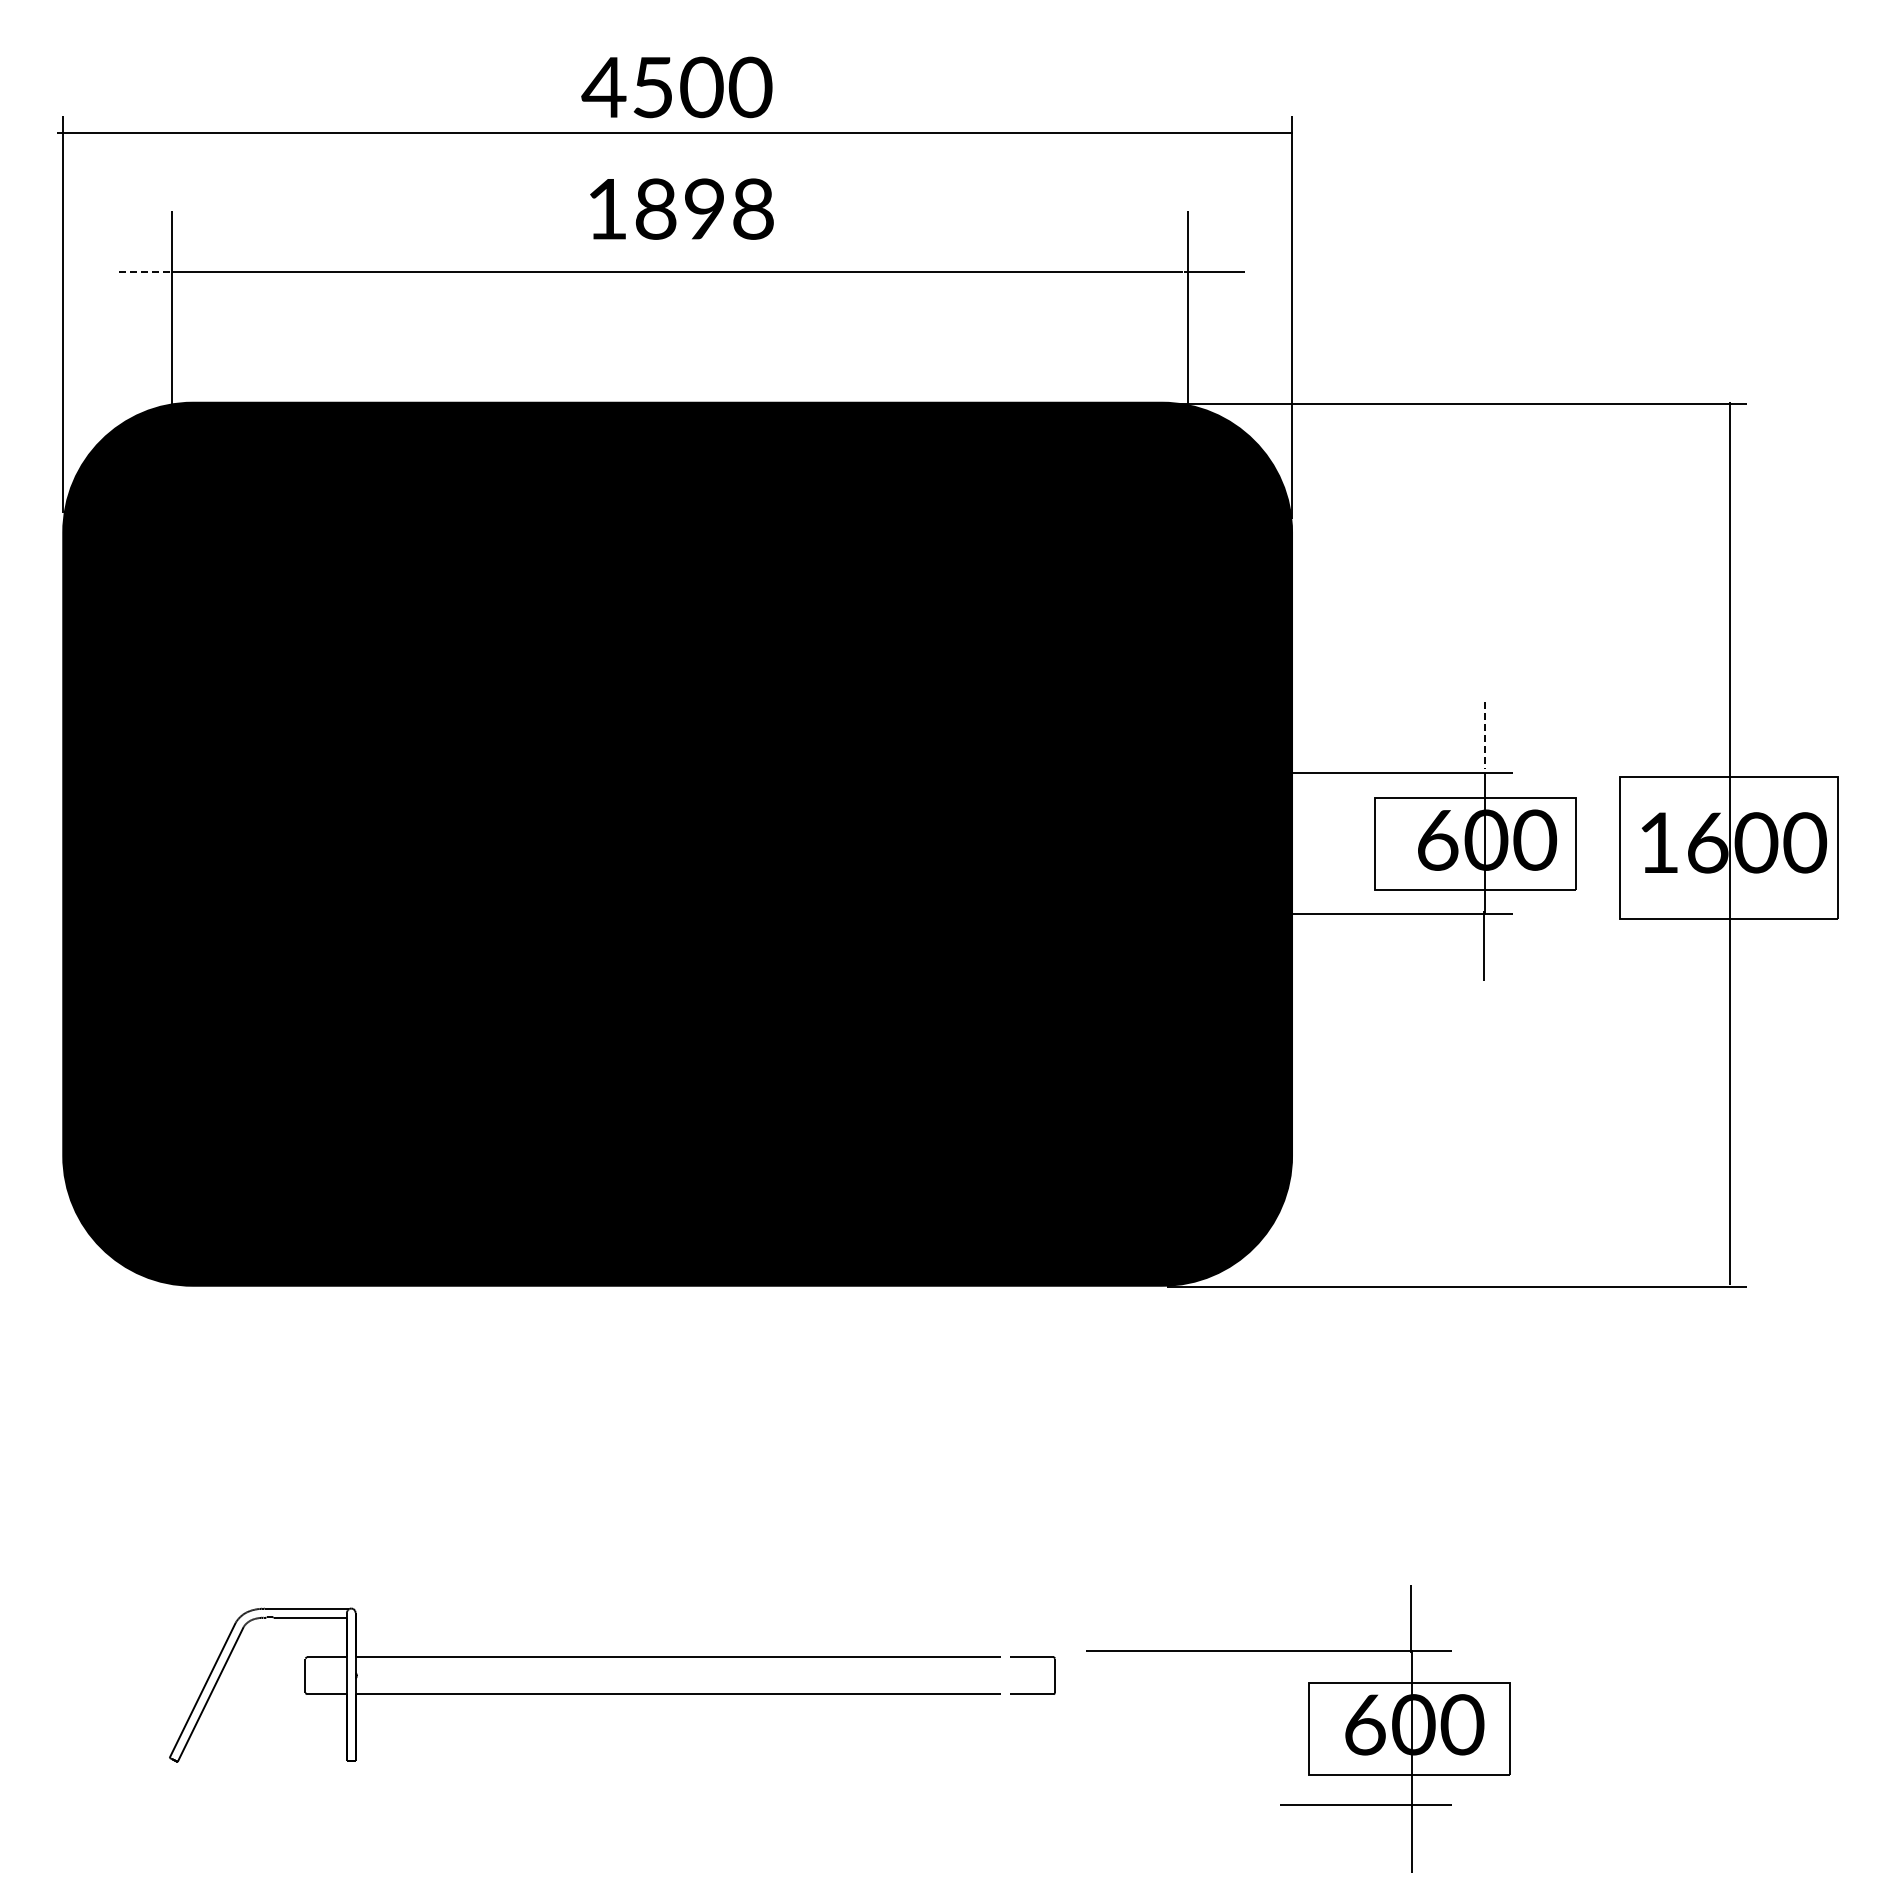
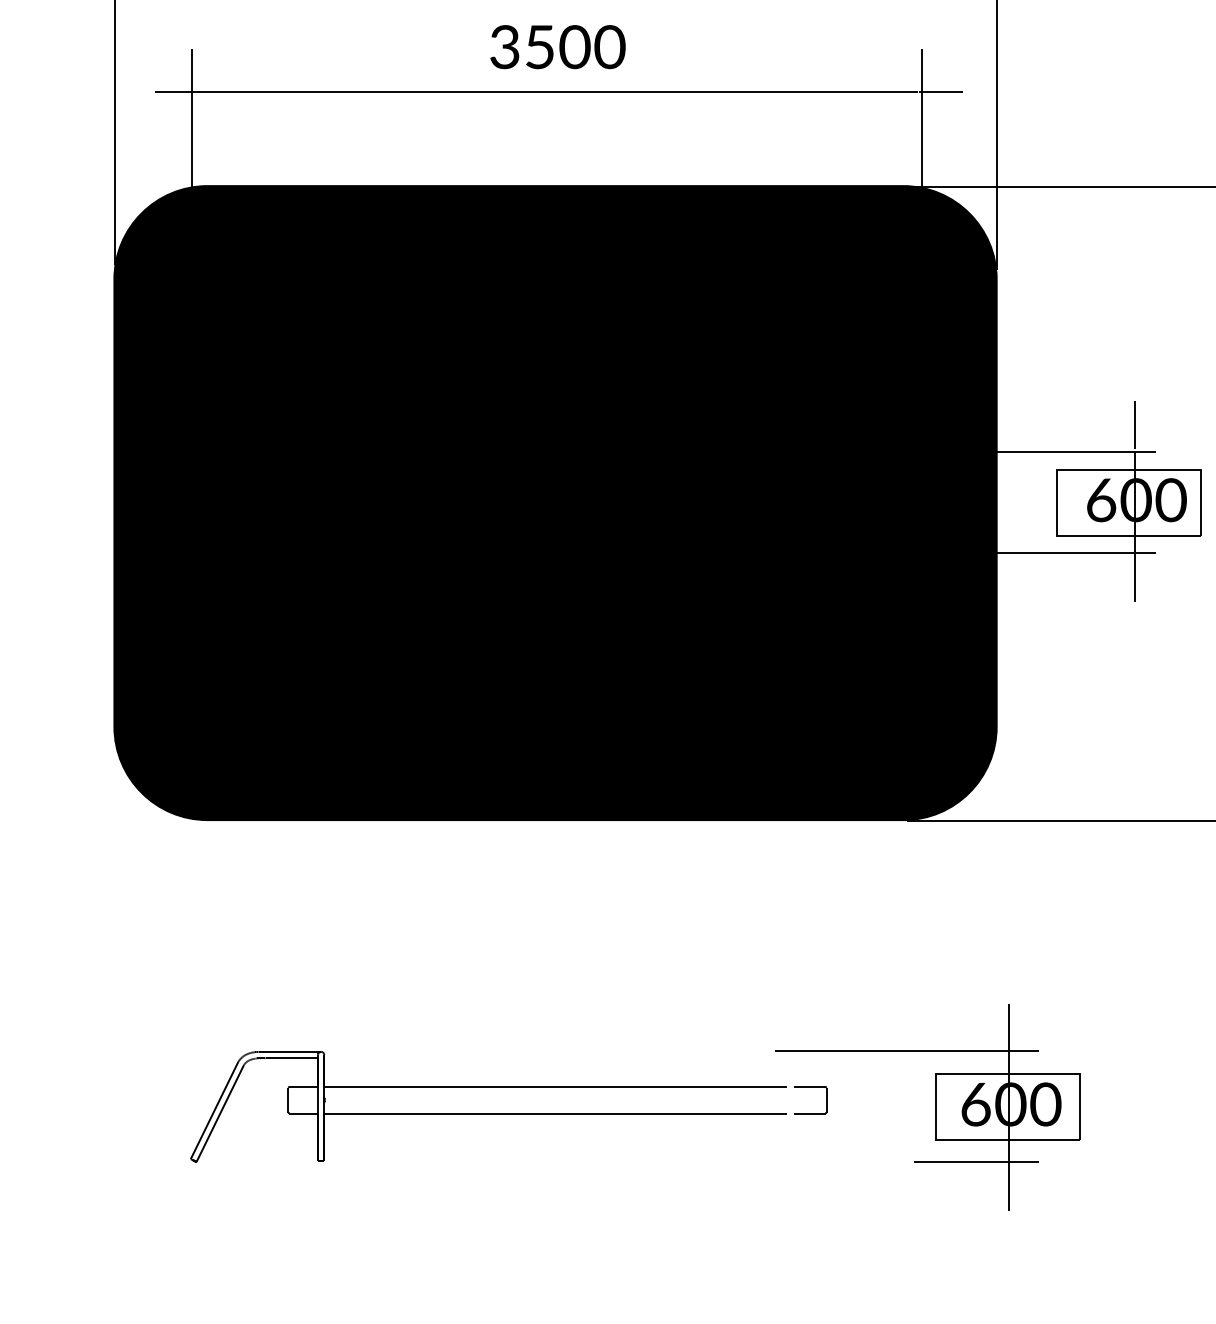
text: (680, 208) -> (557, 46), 1898 -> 3500
line: (145, 271) -> (173, 91), dashed -> solid
line: (1484, 735) -> (1134, 425), dashed -> solid
part: (1308, 1728) -> (935, 1107), moved

